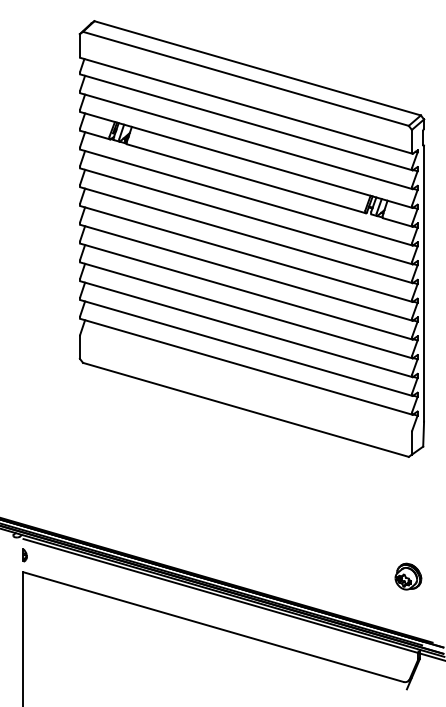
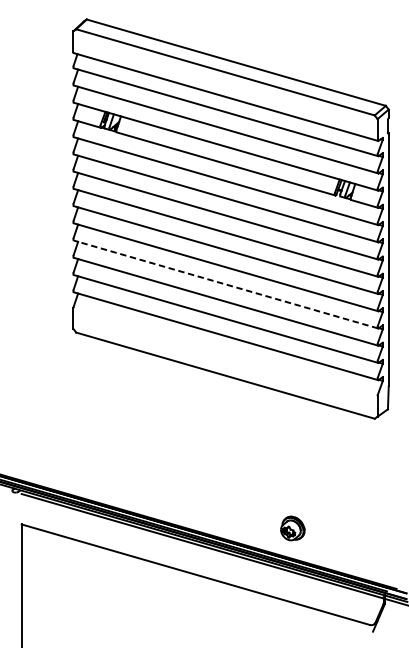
line: (246, 310) -> (226, 284), solid -> dashed
part: (24, 555) -> (22, 509), removed
part: (408, 576) -> (292, 528), moved

